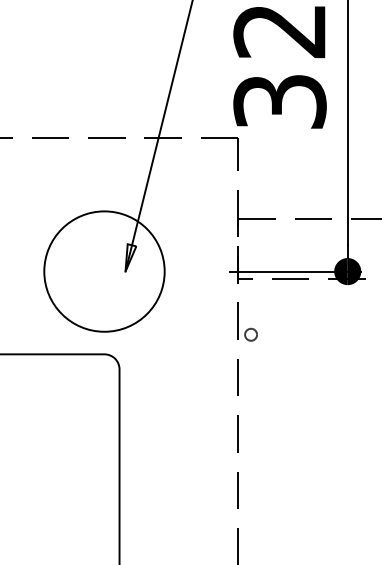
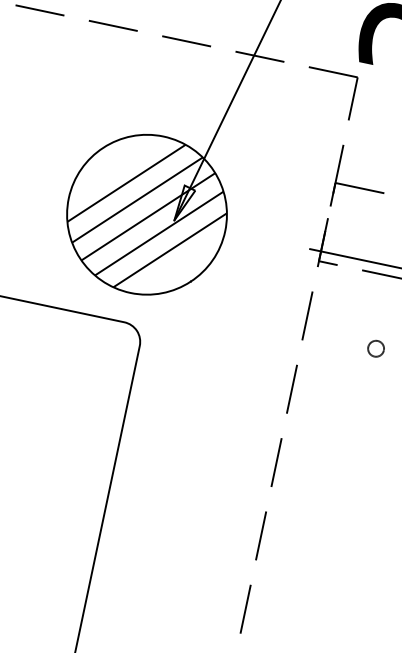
hatch: (104, 272) -> (146, 215), added
circle: (250, 334) -> (375, 348), moved

